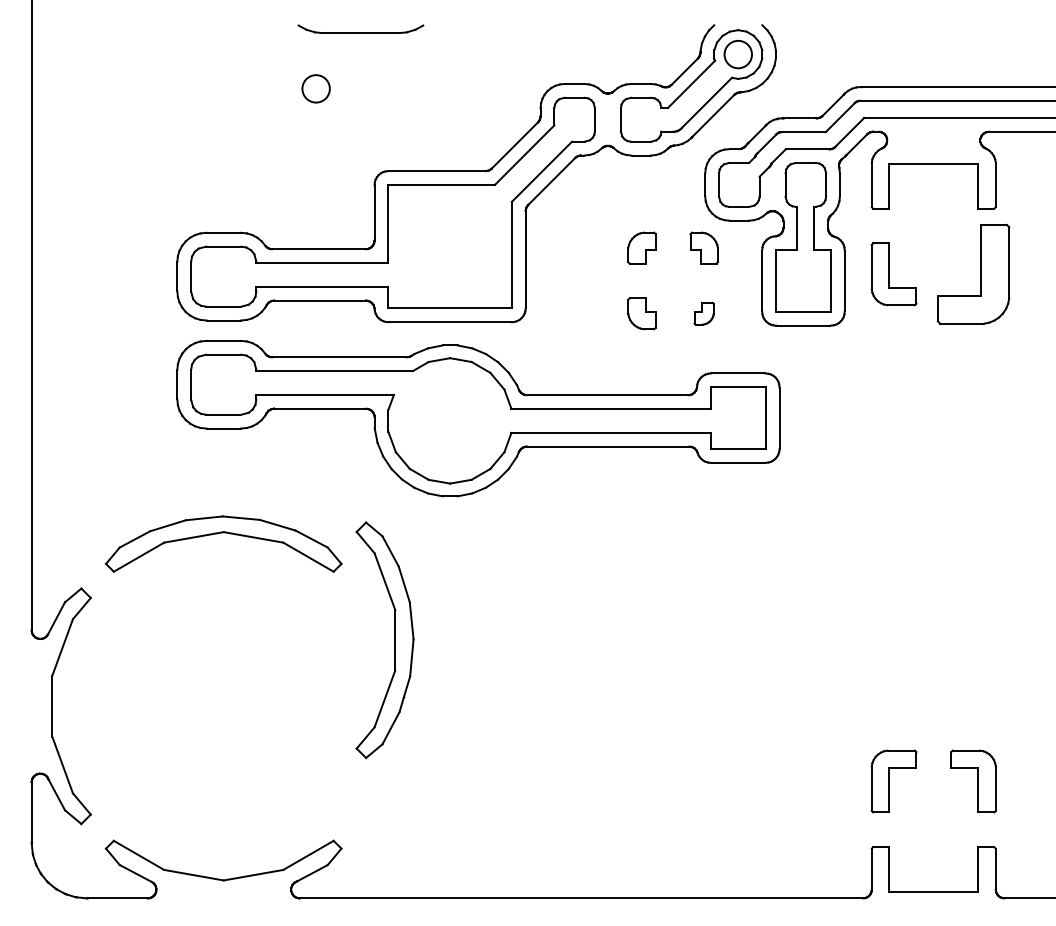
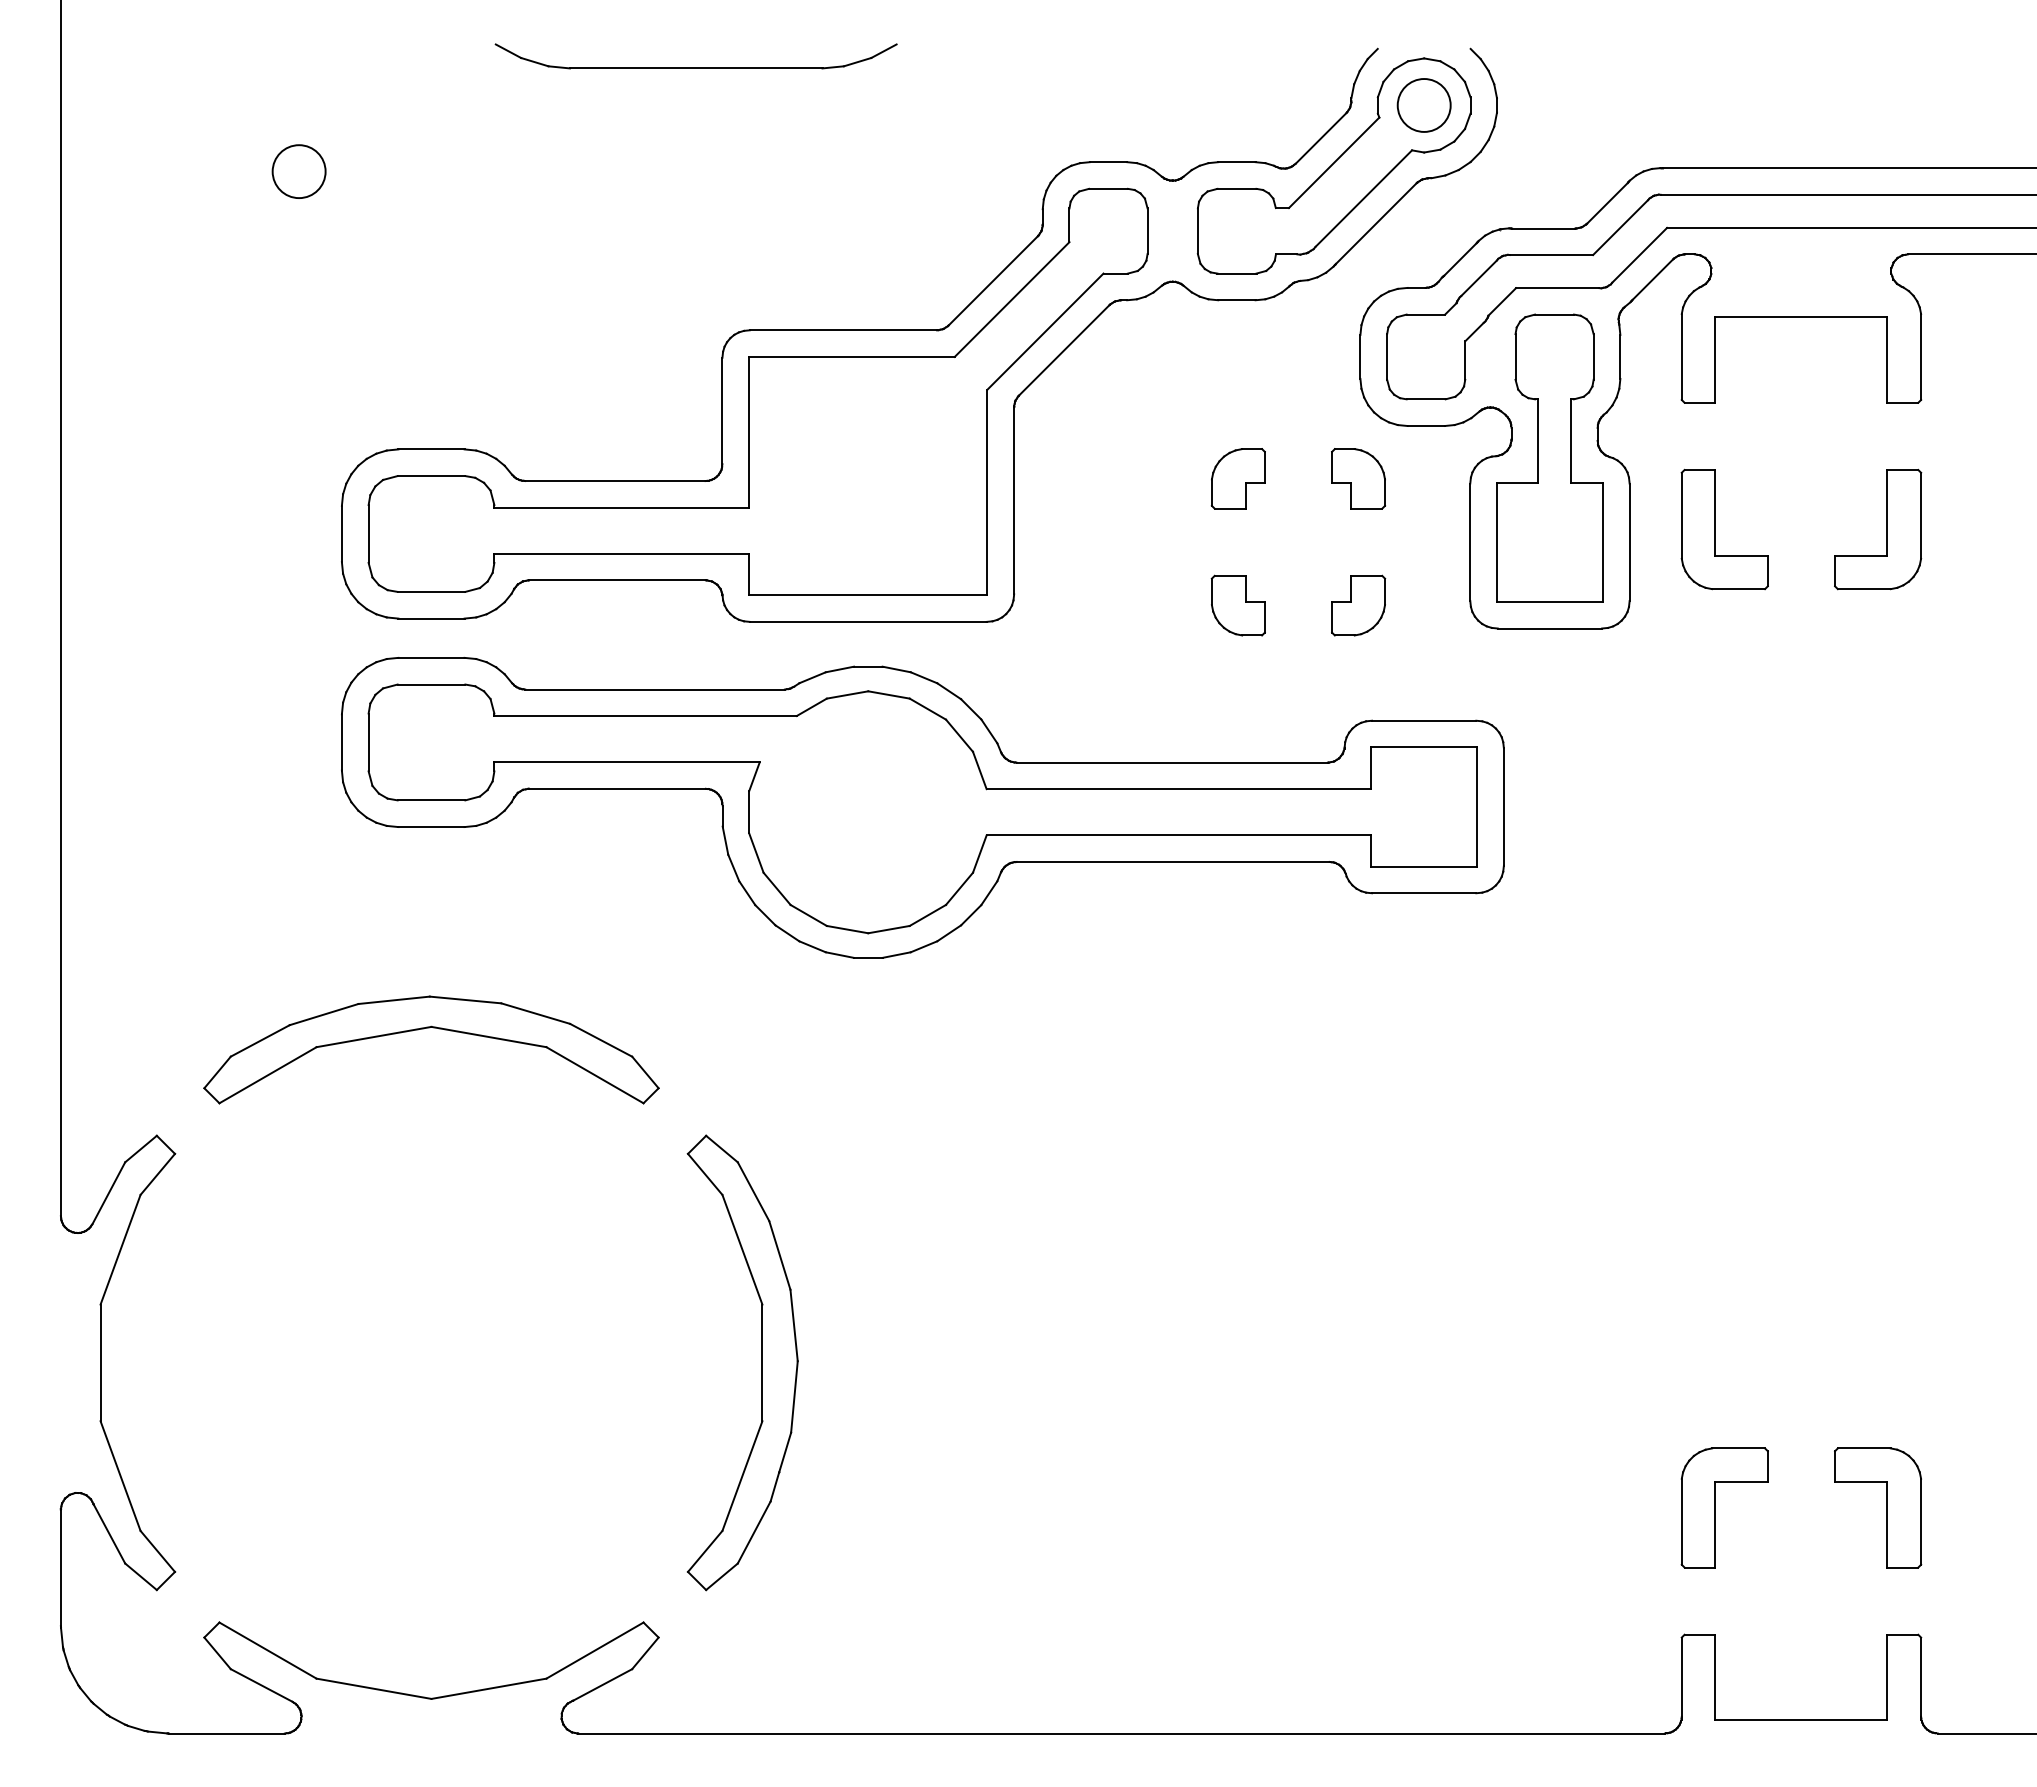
part: (360, 29) -> (695, 57), size x1.67
circle: (315, 88) -> (297, 170), moved
part: (973, 274) -> (1878, 529), size x0.62
part: (703, 313) -> (1357, 605), size x1.43
part: (394, 640) -> (760, 1363), moved

